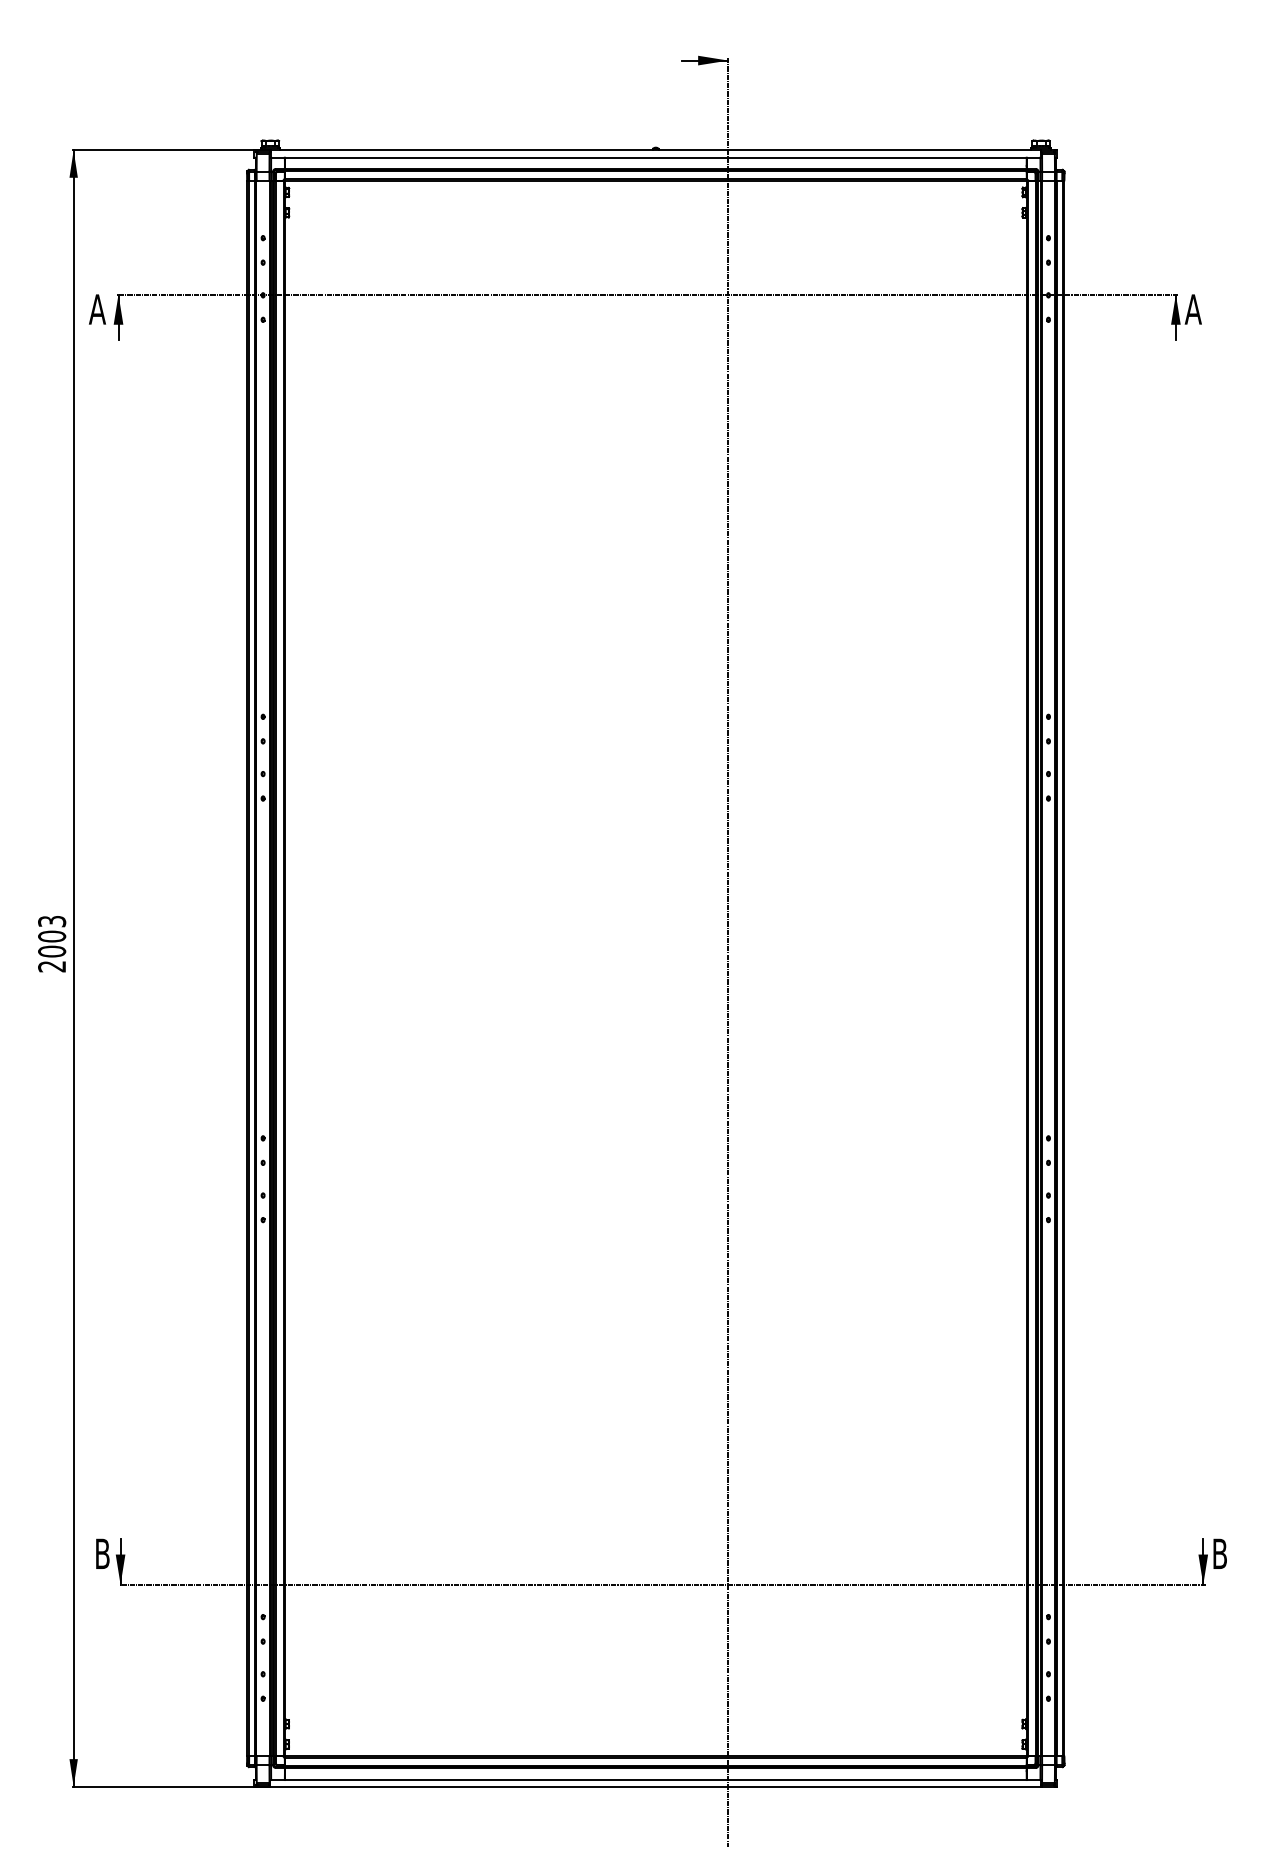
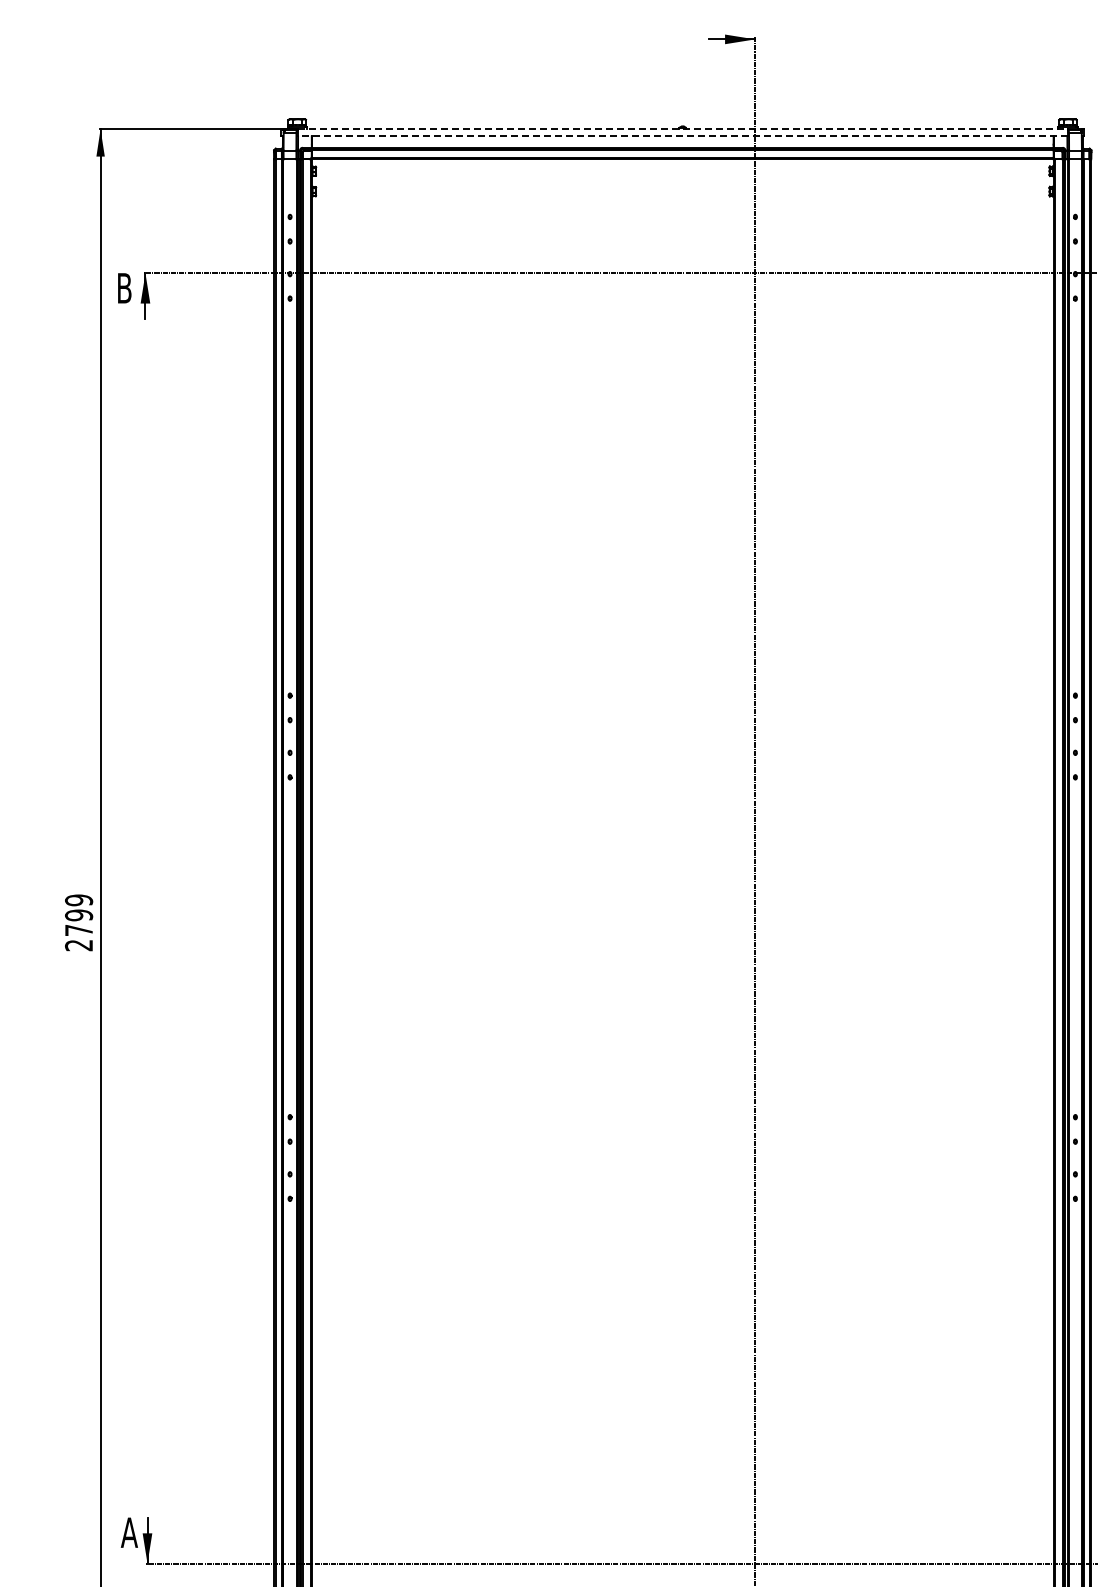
line: (655, 150) -> (682, 129), solid -> dashed
line: (655, 157) -> (682, 136), solid -> dashed
text: (96, 309) -> (123, 288), A -> B
text: (52, 936) -> (79, 915), 2003 -> 2799
text: (102, 1553) -> (129, 1532), B -> A

